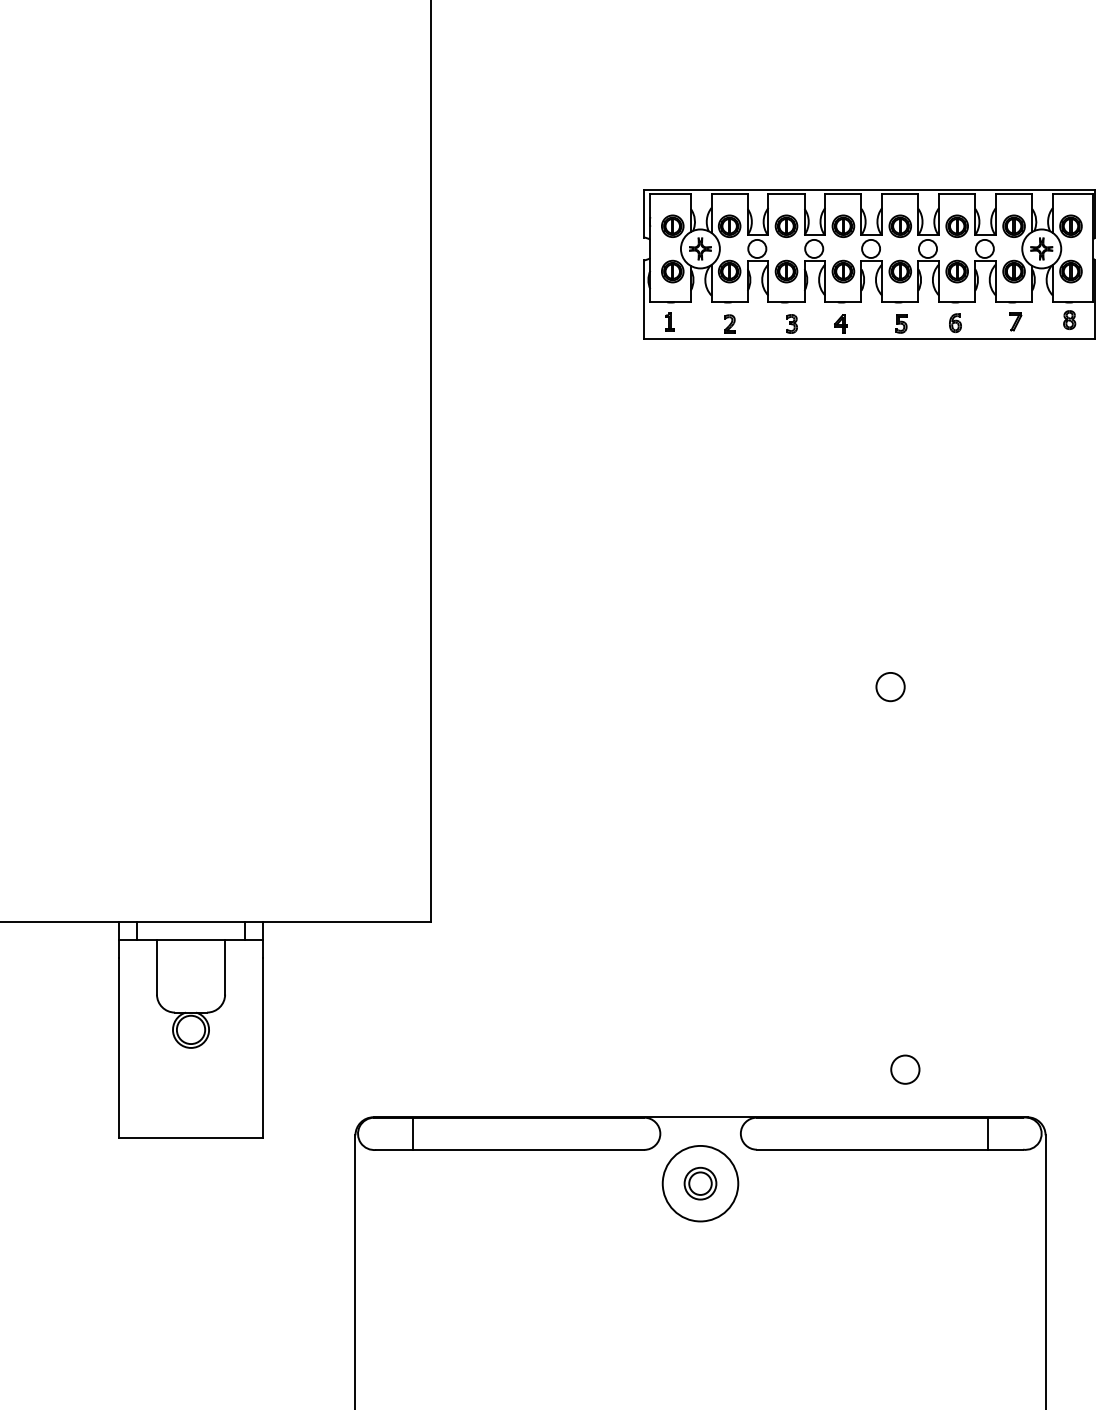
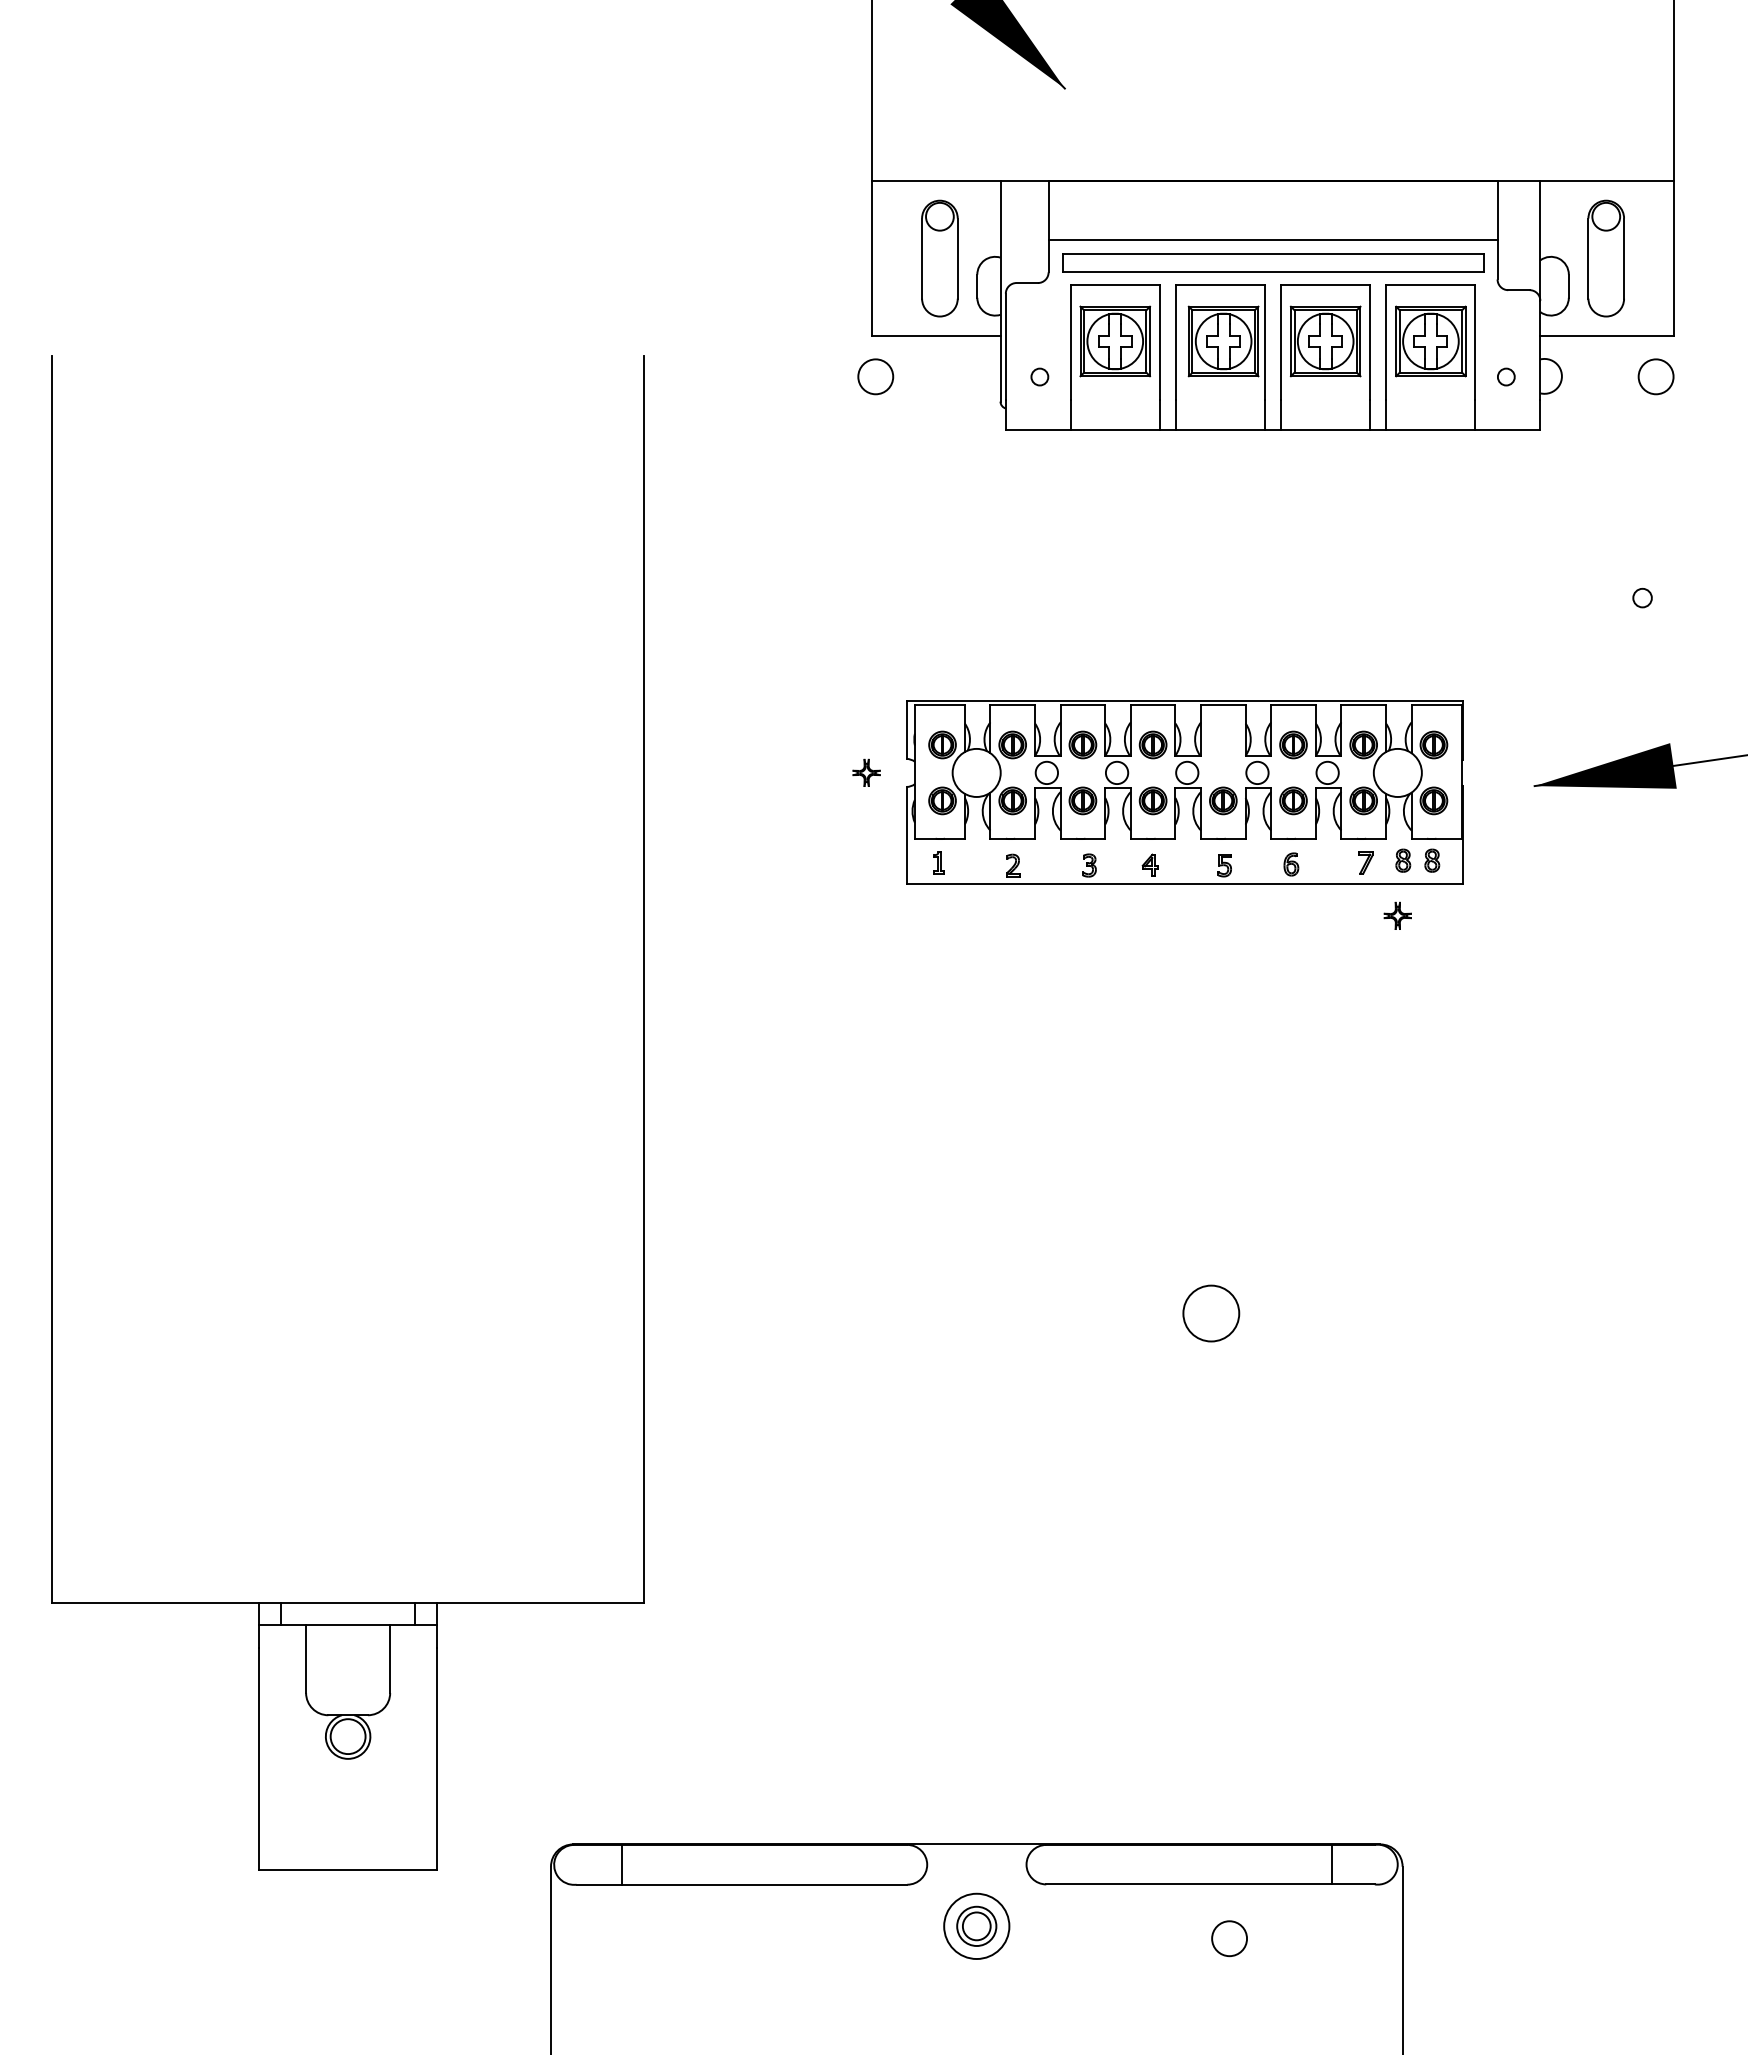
part: (900, 225) -> (1223, 744), removed
part: (700, 248) -> (866, 772), moved
part: (1041, 248) -> (1397, 915), moved
part: (1046, 319) -> (1403, 860), added
circle: (889, 687) -> (1210, 1313), size x1.6
circle: (905, 1069) -> (1229, 1938), moved
circle: (700, 1182) -> (976, 1925), size x0.7

